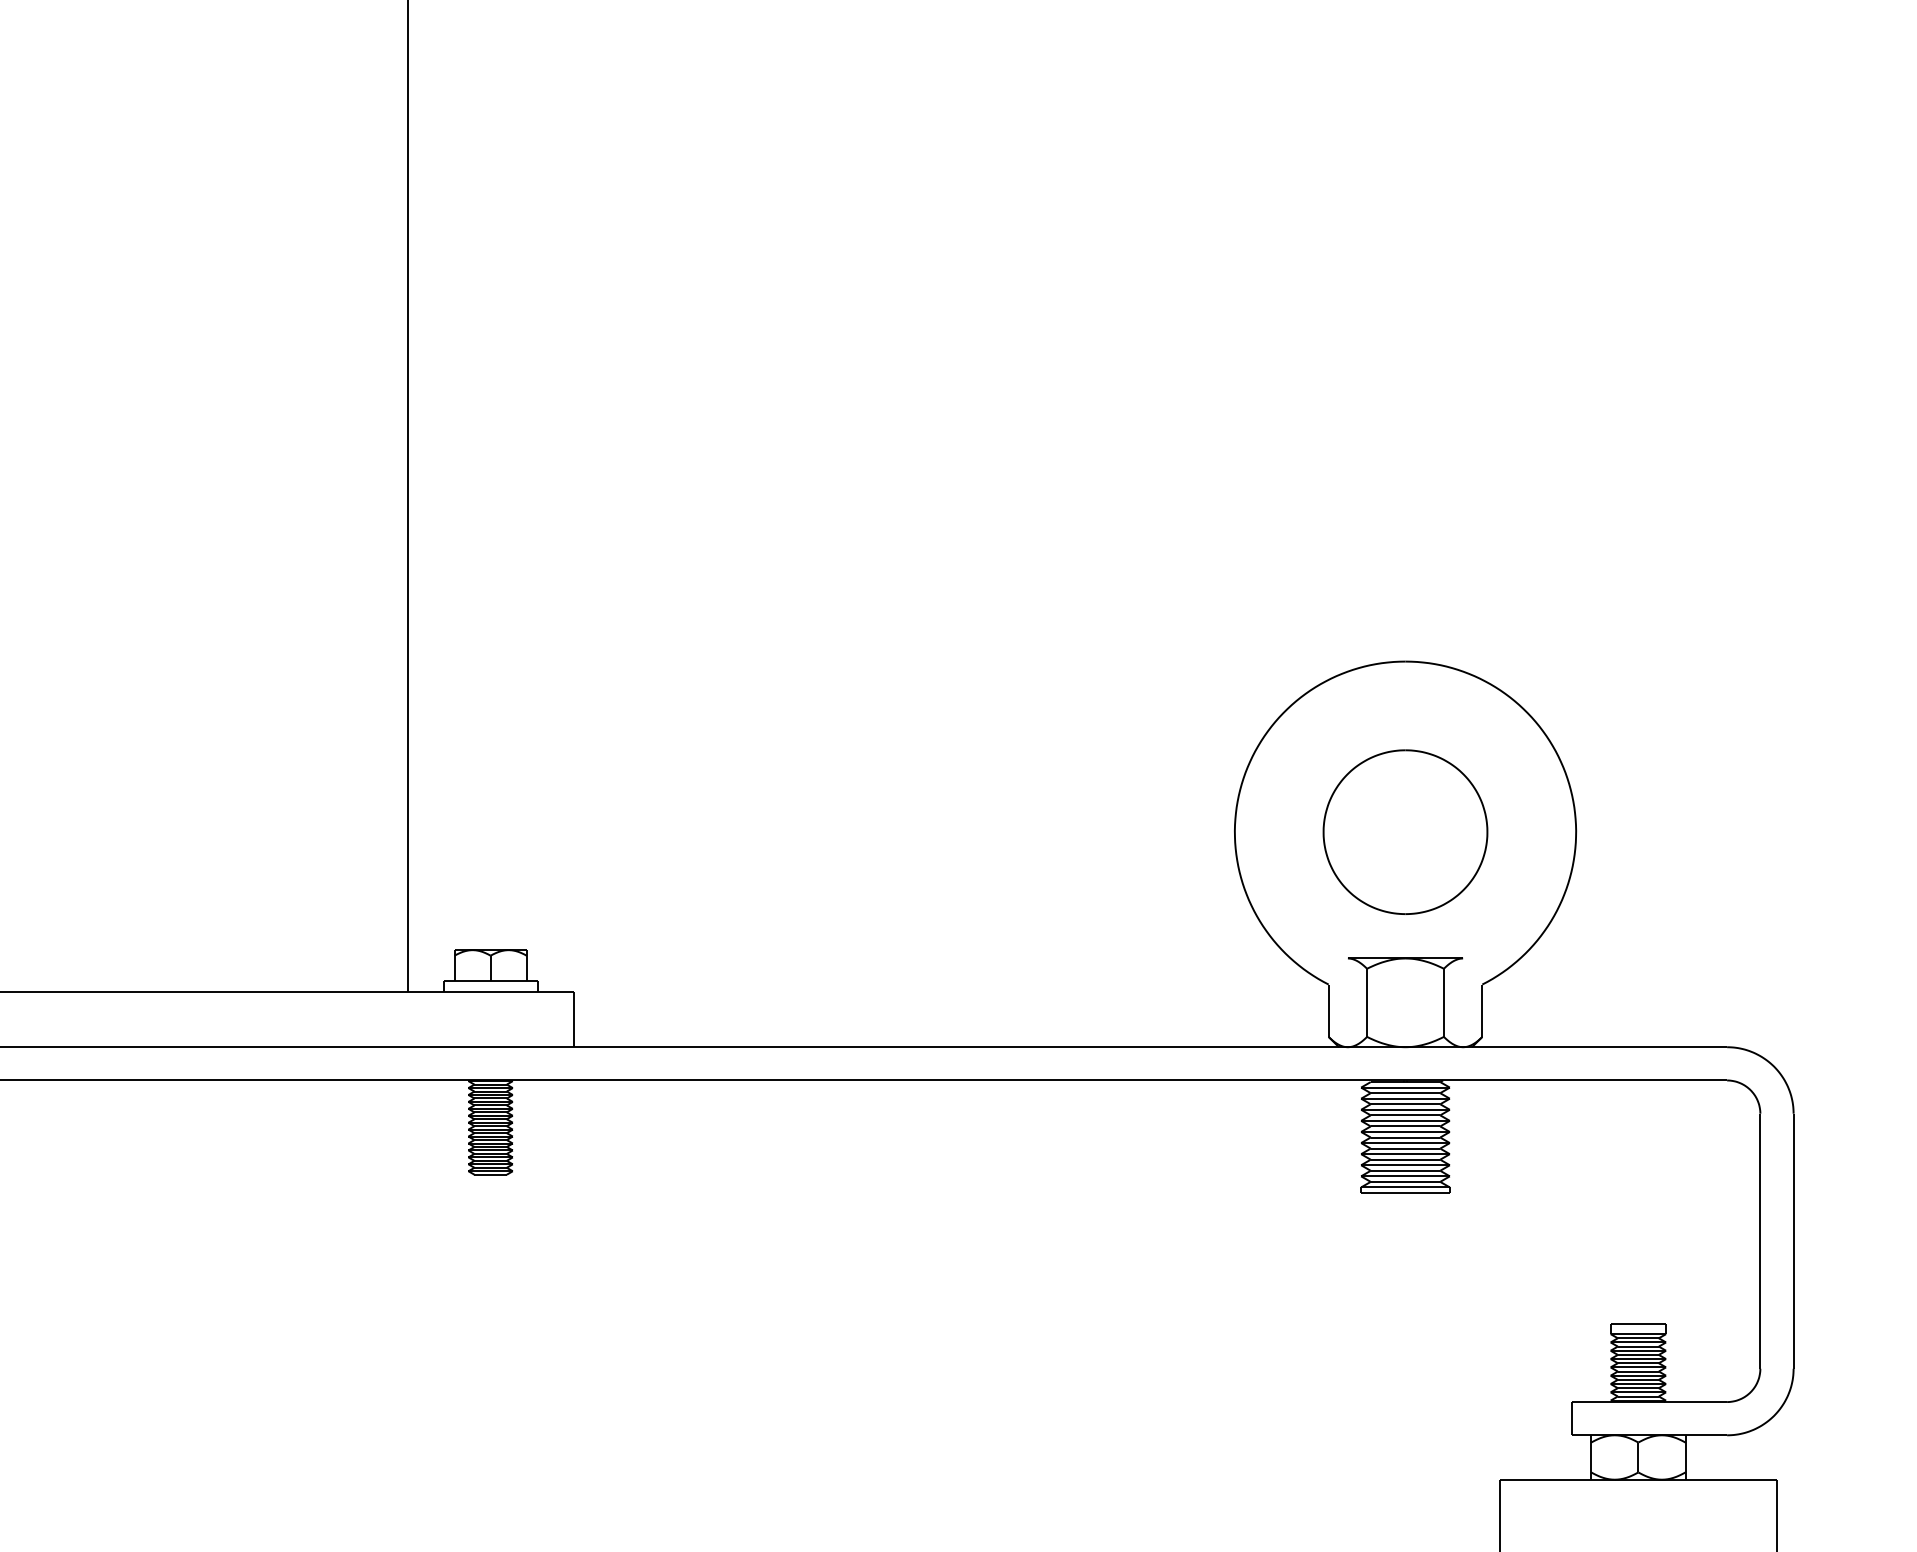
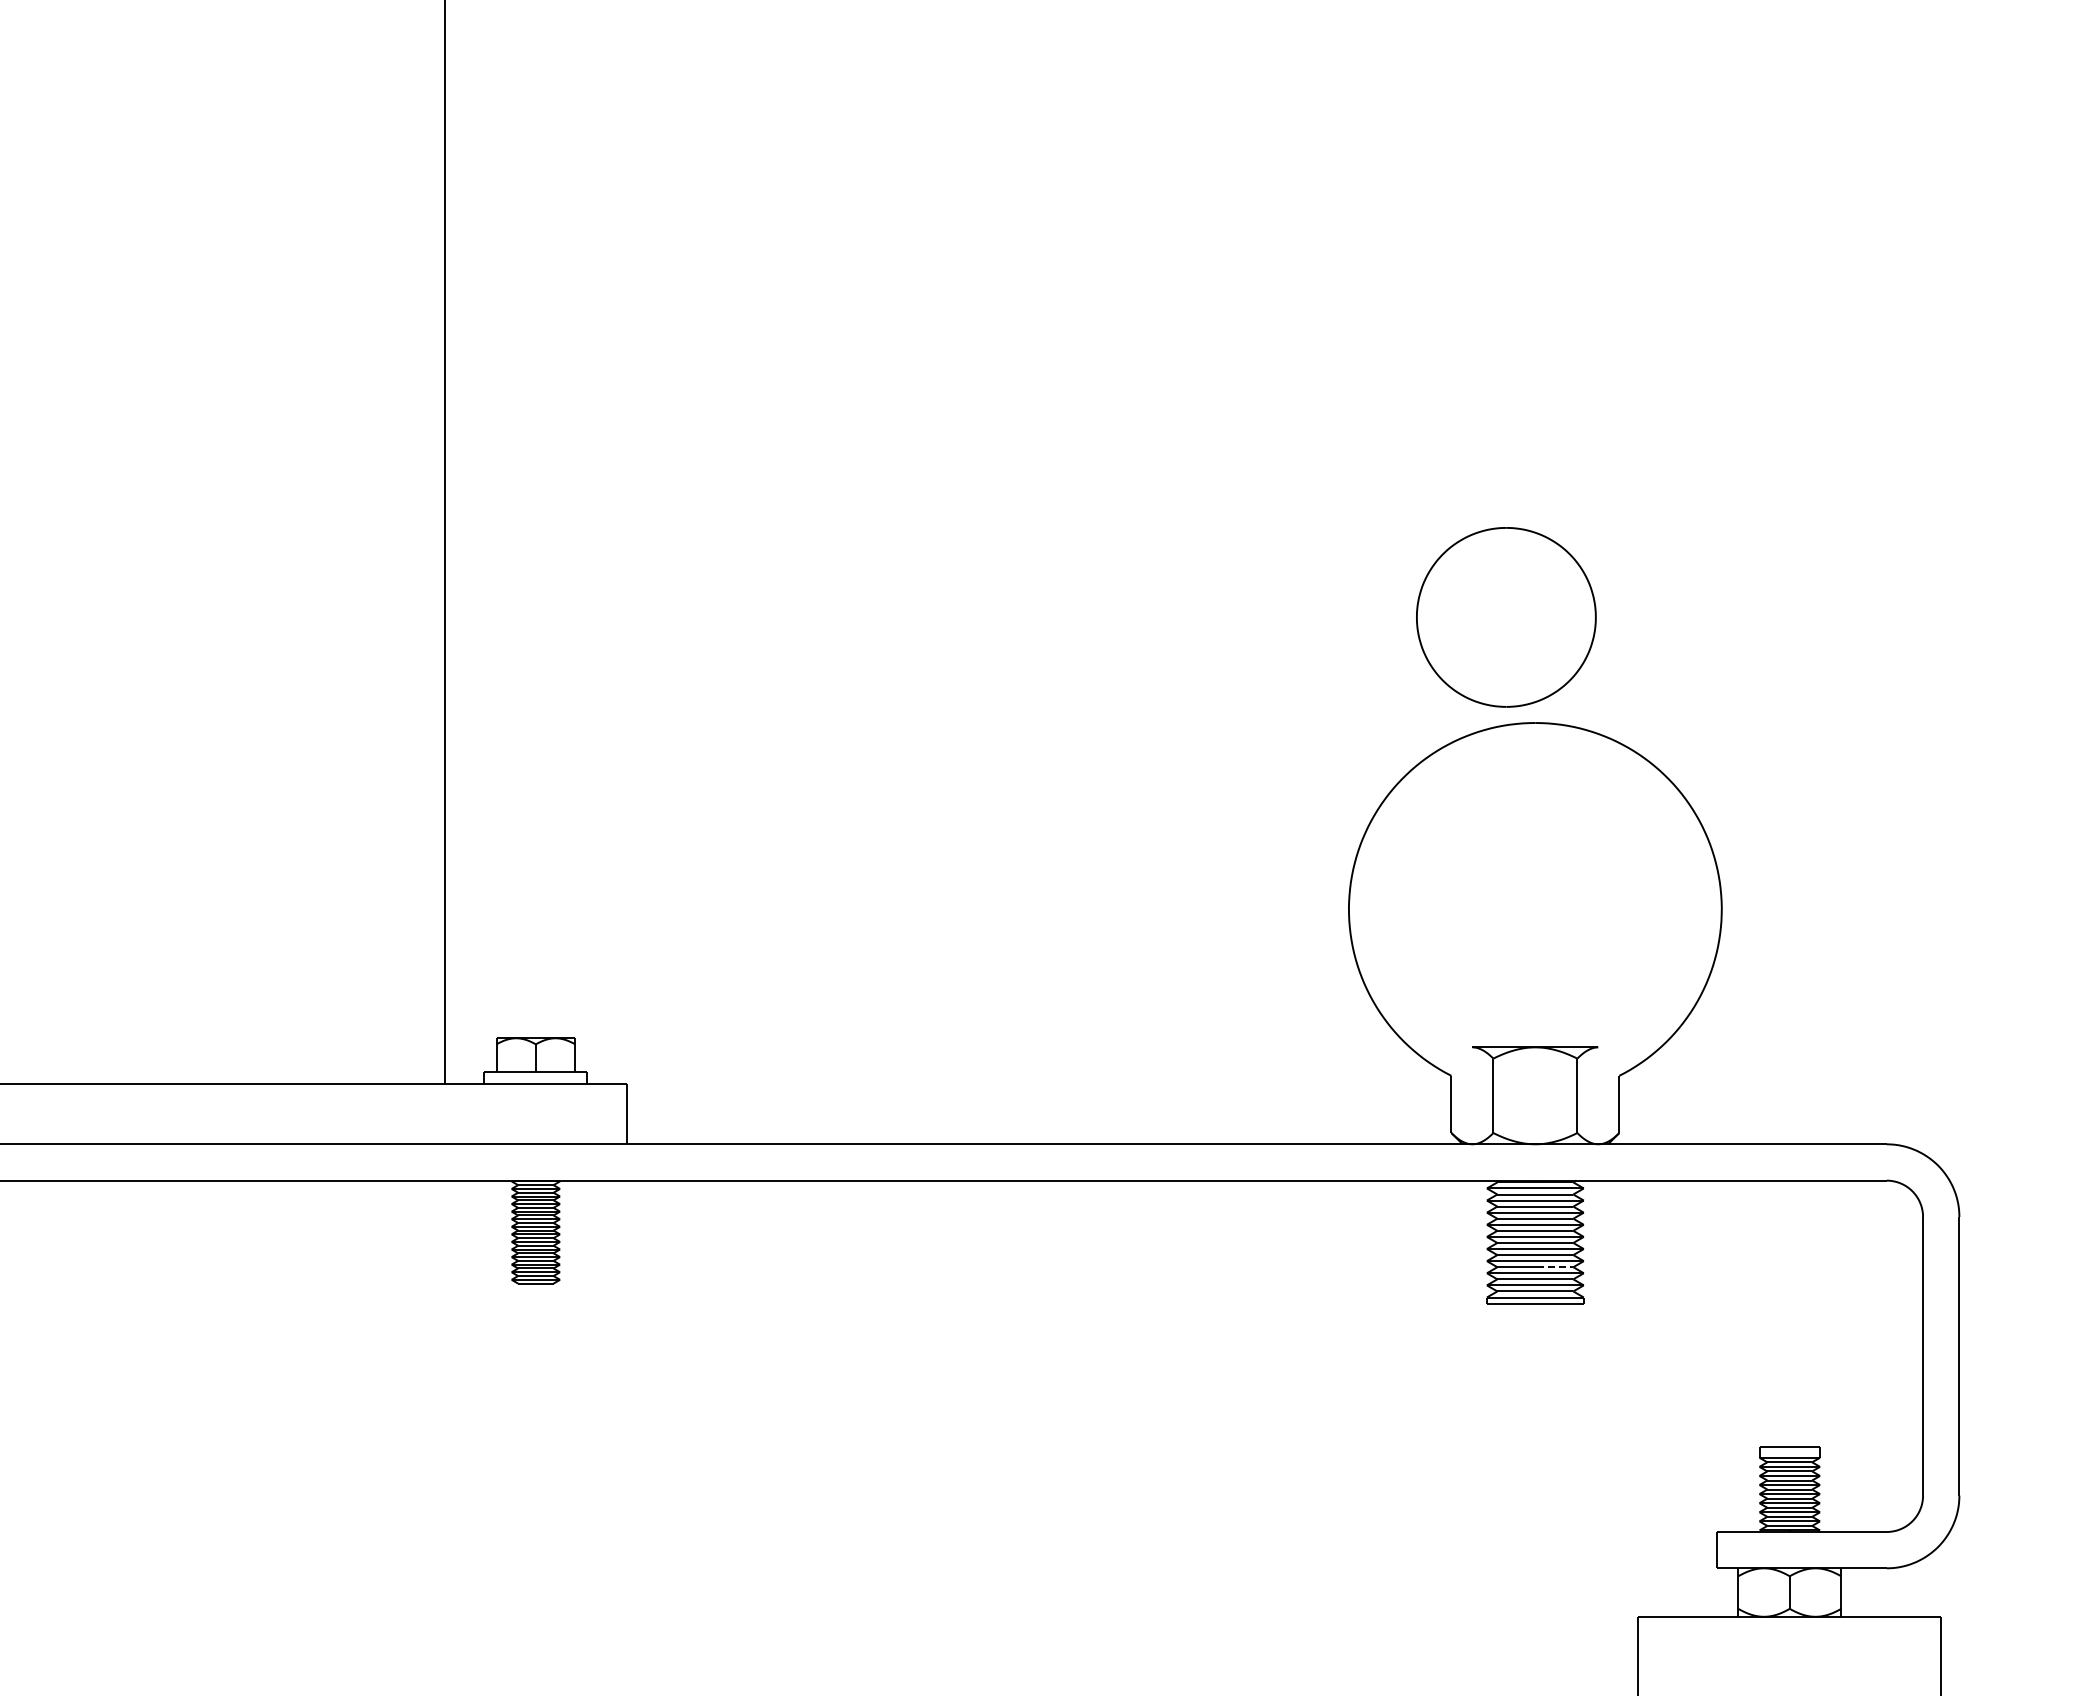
part: (1405, 832) -> (1506, 617), moved
line: (1423, 1159) -> (1555, 1267), solid -> dashed

